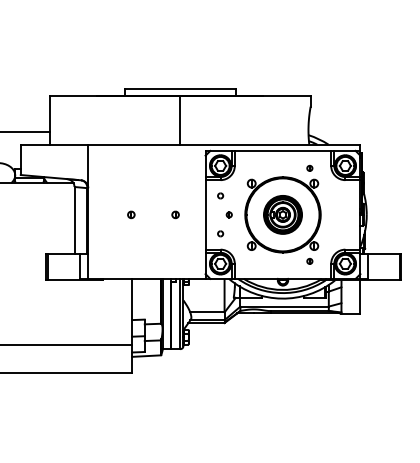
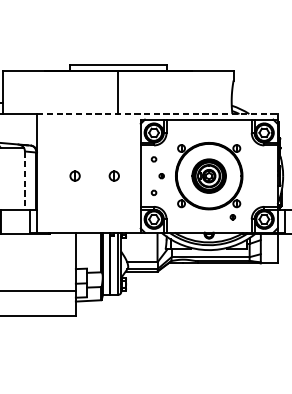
line: (224, 144) -> (157, 113), solid -> dashed
part: (309, 167) -> (232, 134), removed
part: (131, 214) -> (75, 175), size x1.6
part: (175, 214) -> (114, 175), size x1.6
line: (74, 220) -> (24, 181), solid -> dashed

